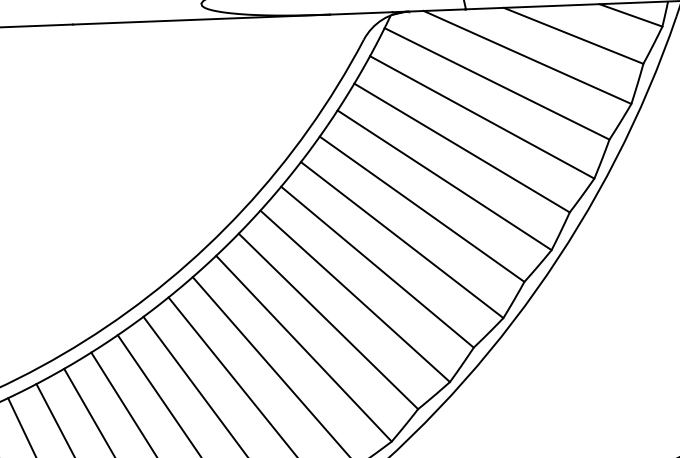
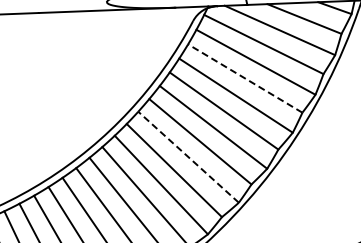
line: (462, 147) -> (245, 78), solid -> dashed
line: (355, 296) -> (188, 157), solid -> dashed

